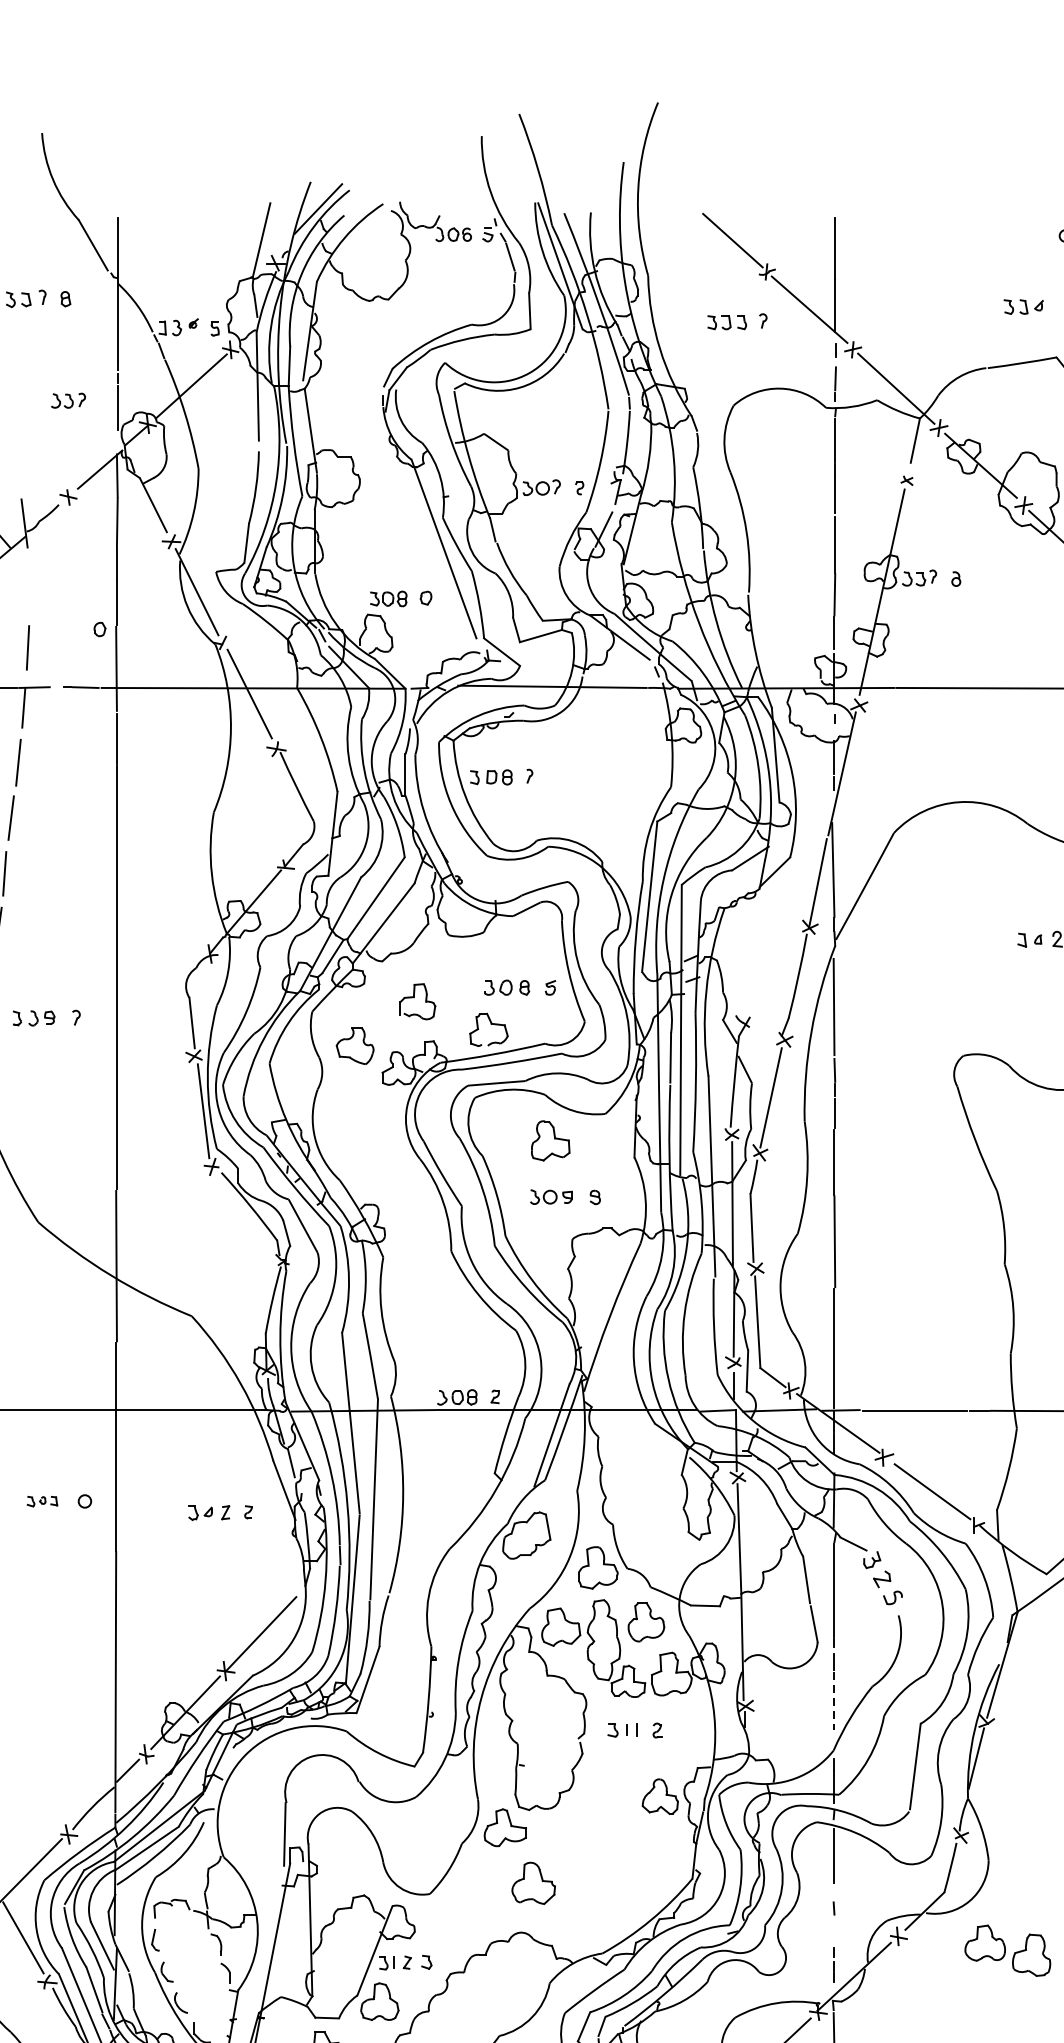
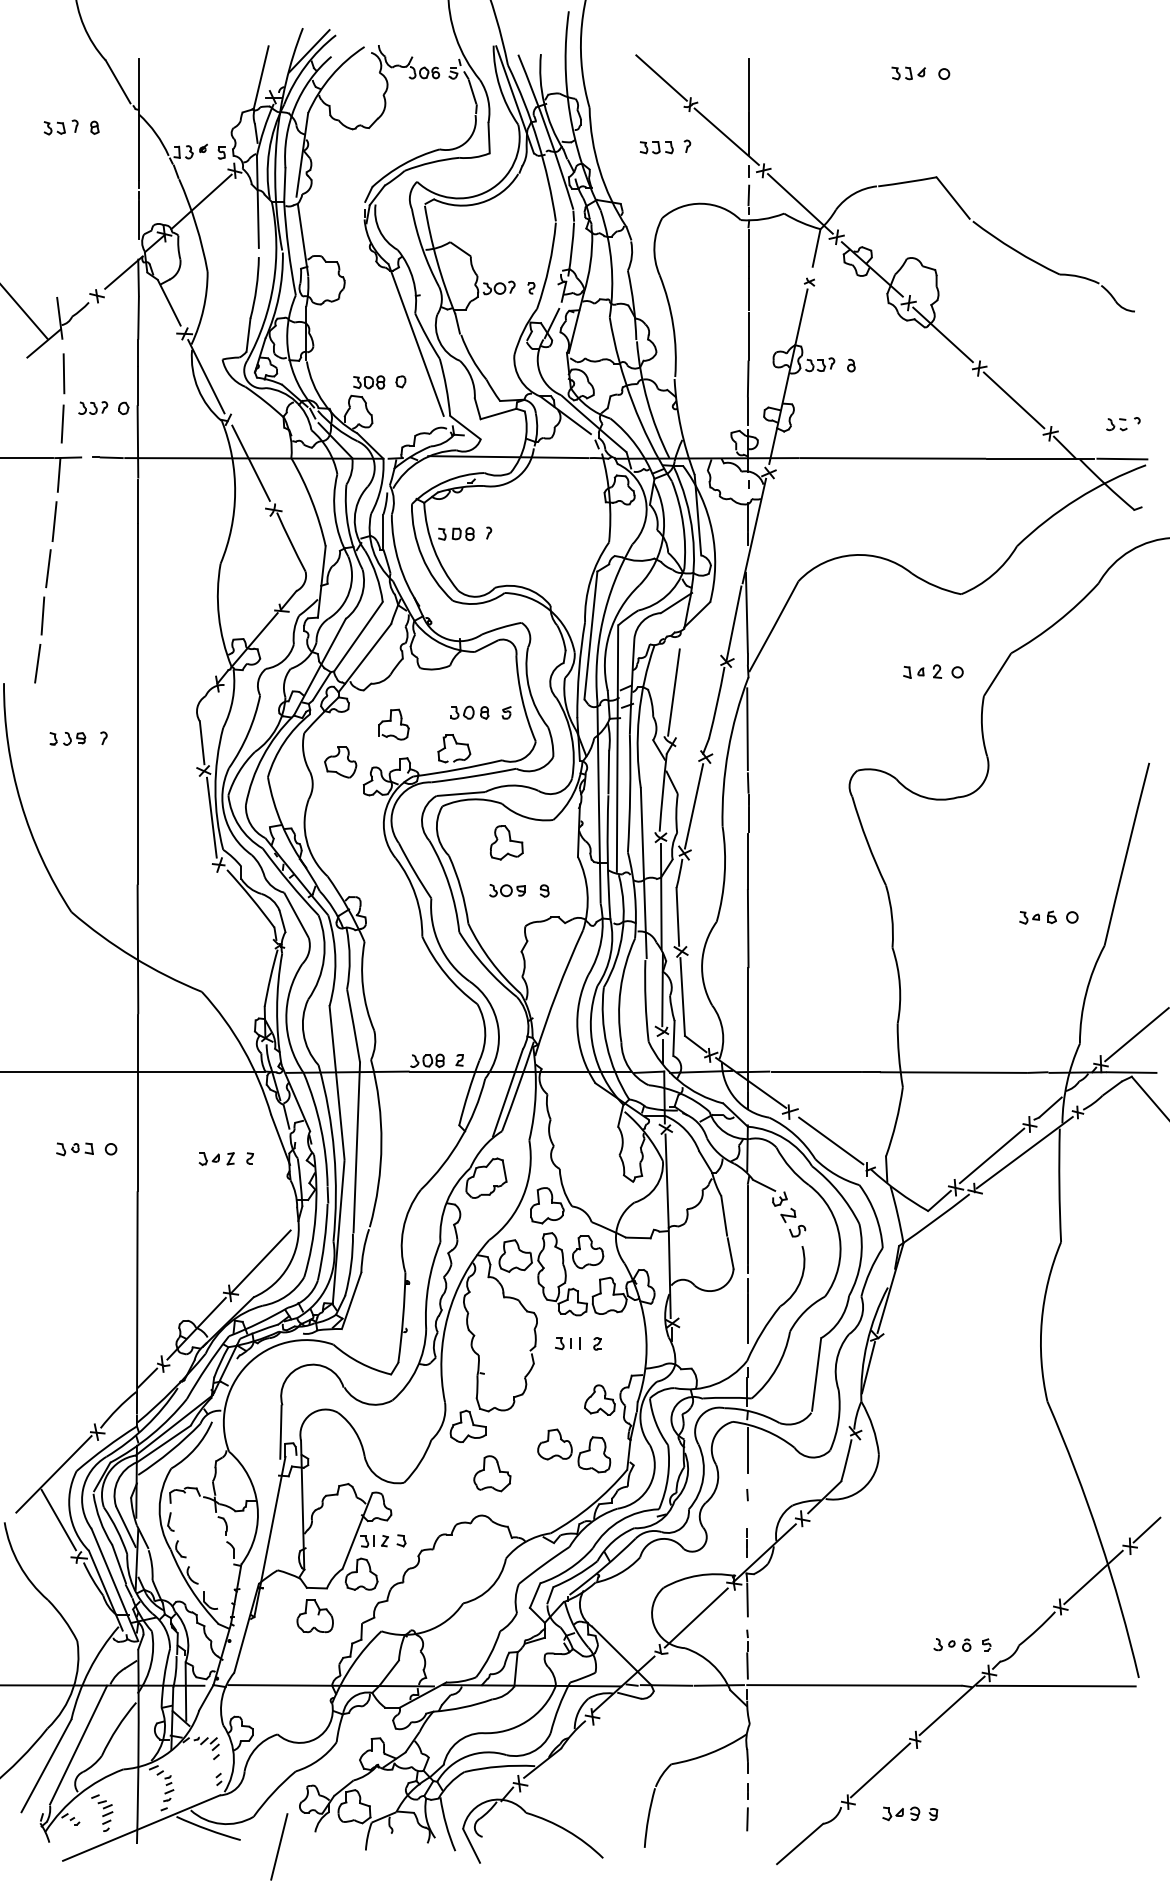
part: (1023, 307) -> (908, 73), moved
part: (68, 400) -> (93, 407), moved
line: (28, 588) -> (63, 373), added
line: (746, 963) -> (673, 692), added
part: (41, 1501) -> (74, 1149), size x1.43
line: (834, 1700) -> (747, 1318), dashed -> solid
part: (1008, 1950) -> (574, 1450), moved

